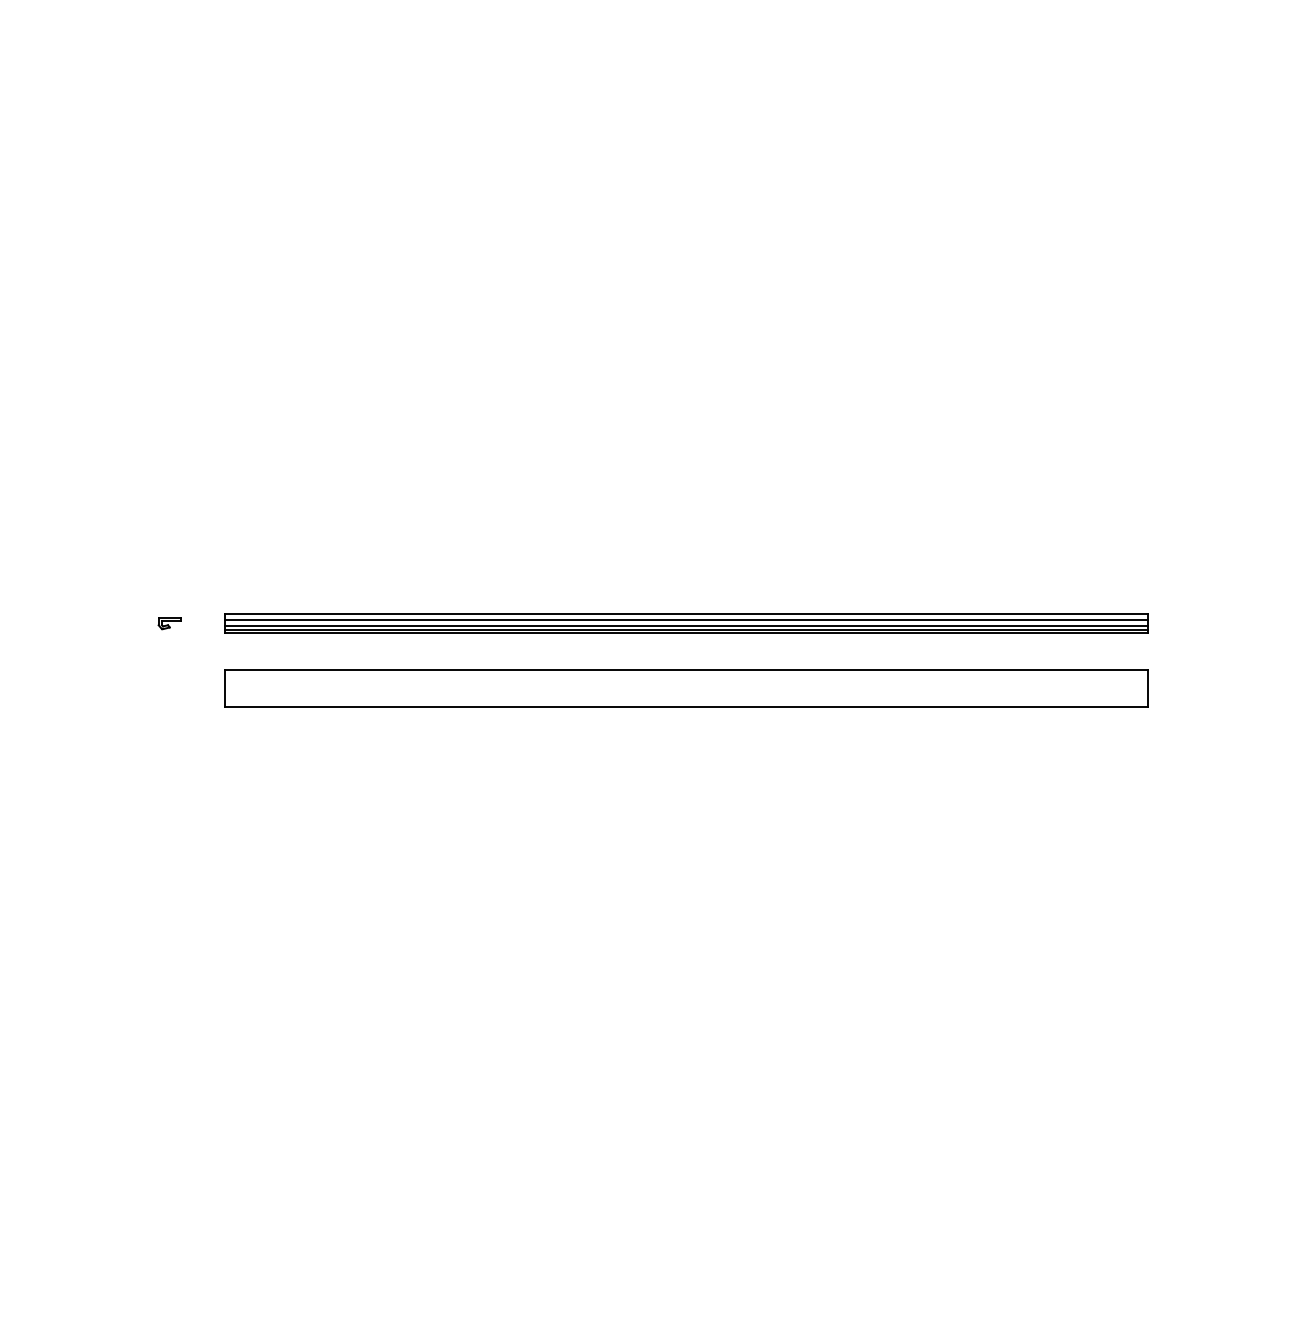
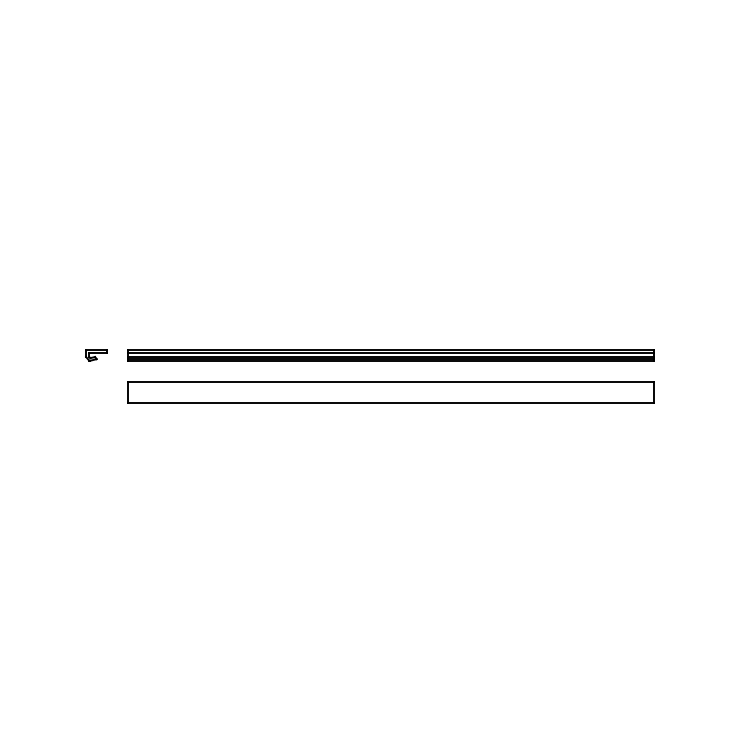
part: (169, 623) -> (96, 355), size x1.67

